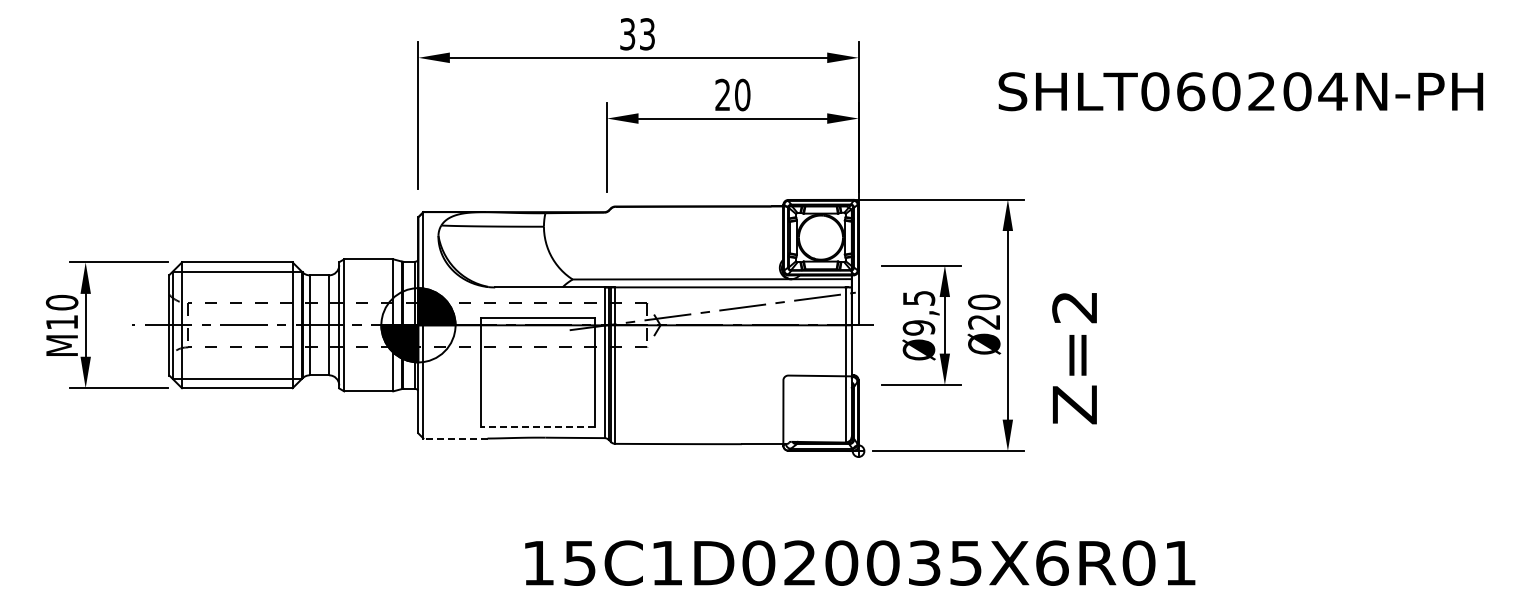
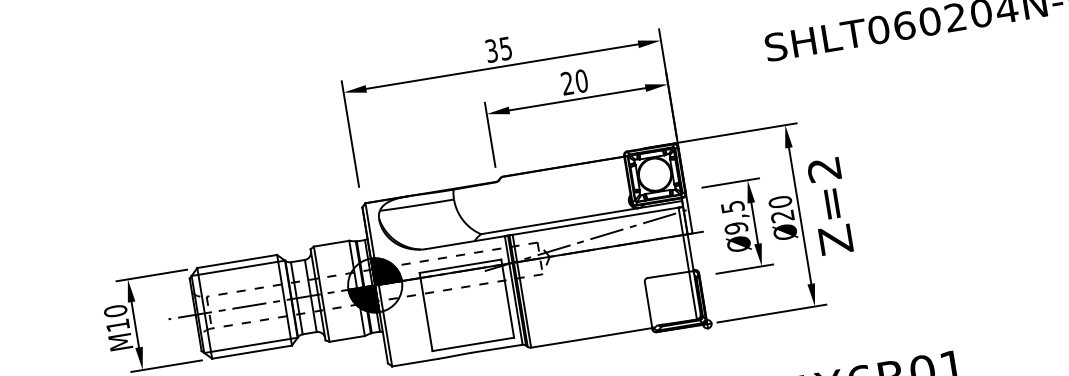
text: (647, 33) -> (505, 48), 33 -> 35
text: (1074, 358) -> (830, 206), moved
line: (537, 426) -> (472, 344), dashed -> solid
line: (455, 438) -> (415, 362), dashed -> solid

